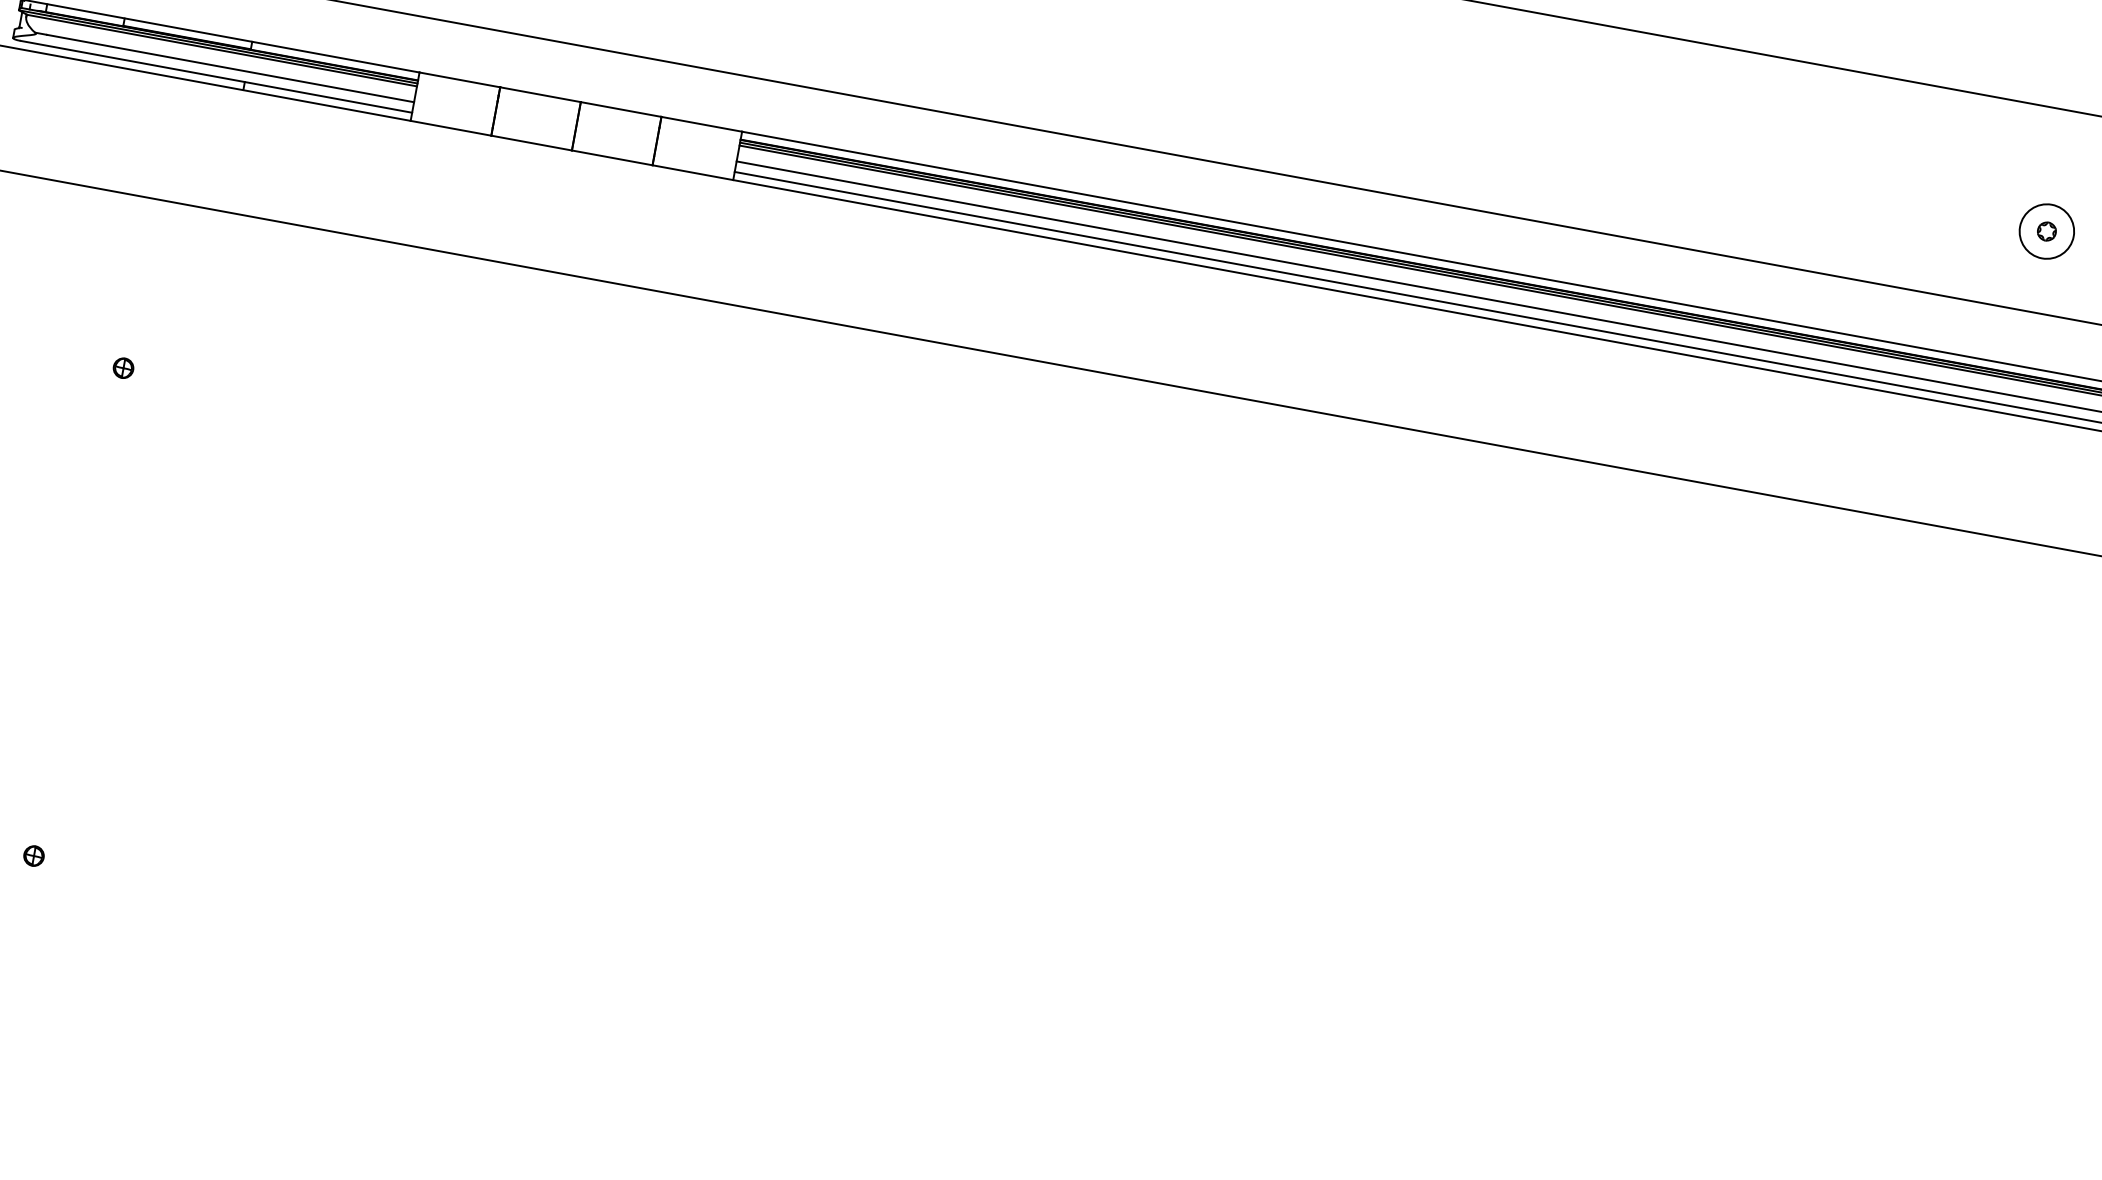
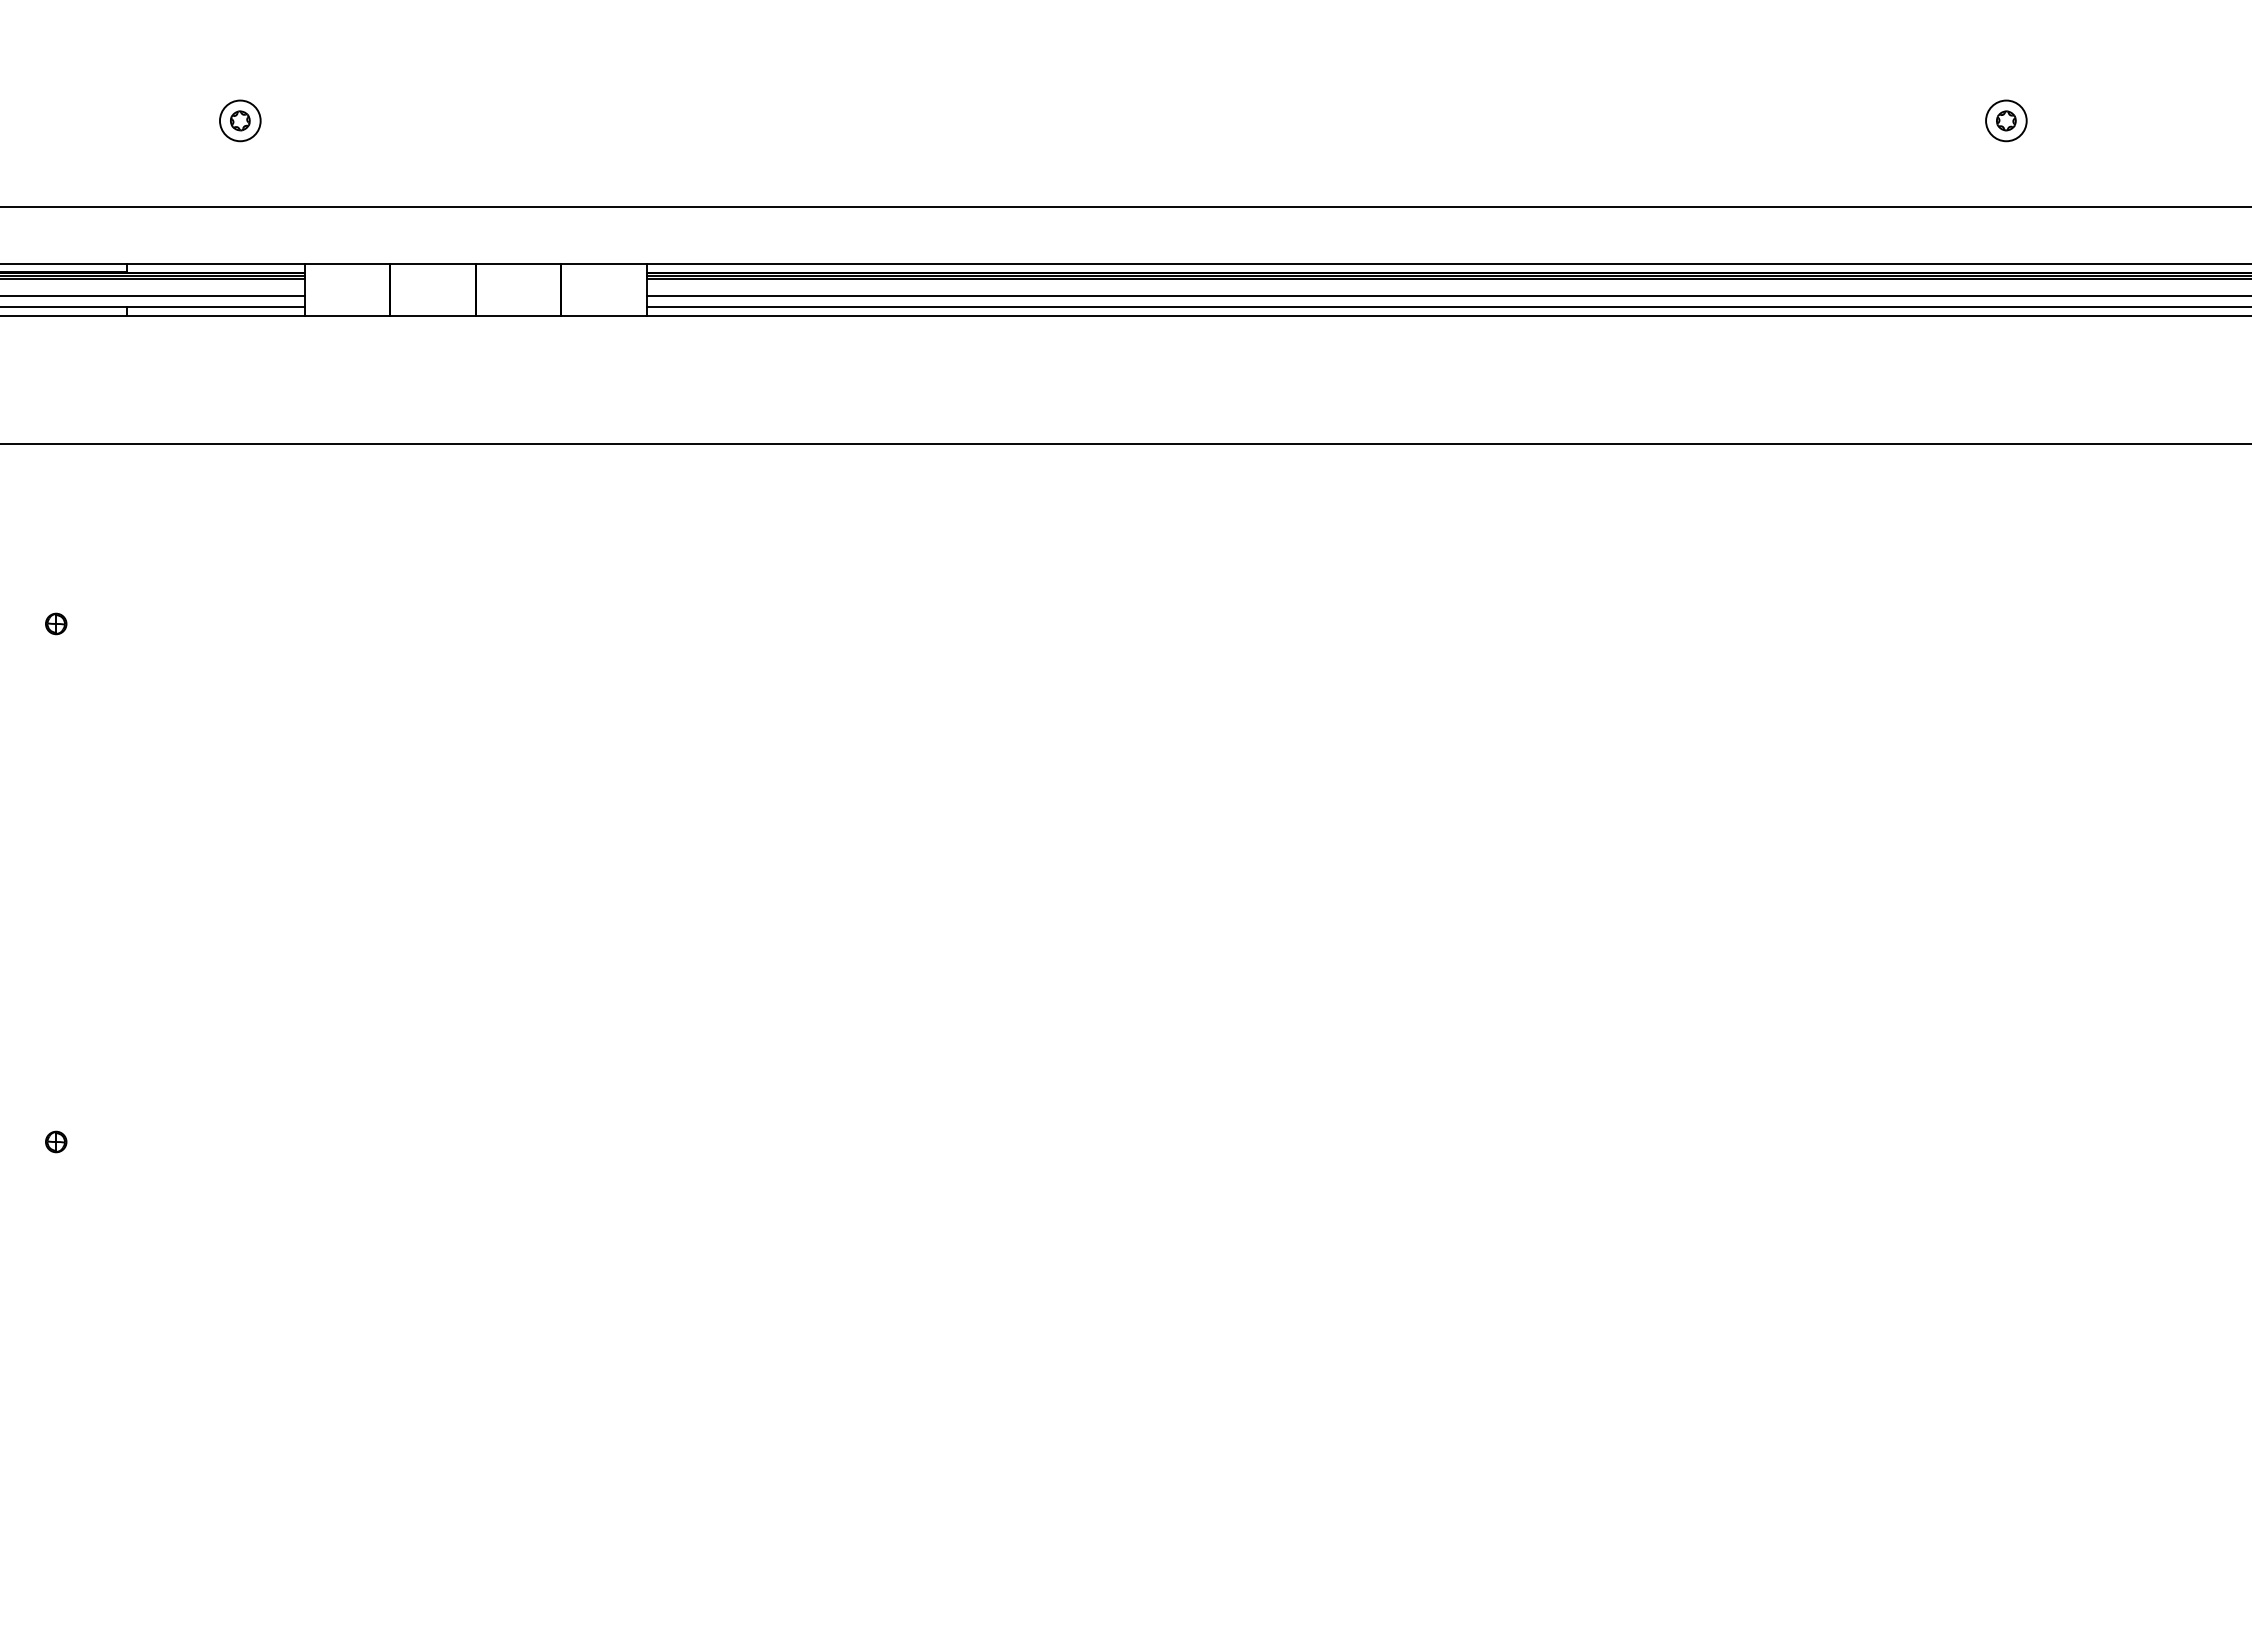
circle: (2047, 231) -> (2006, 120), size x0.71

